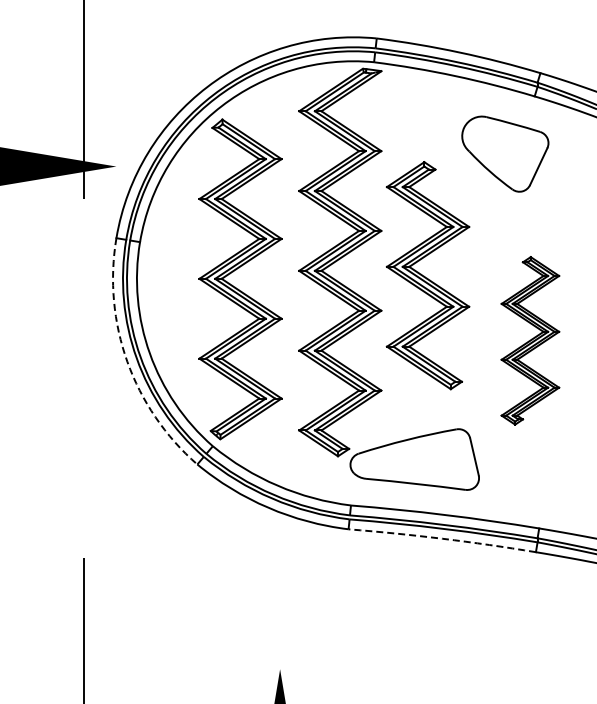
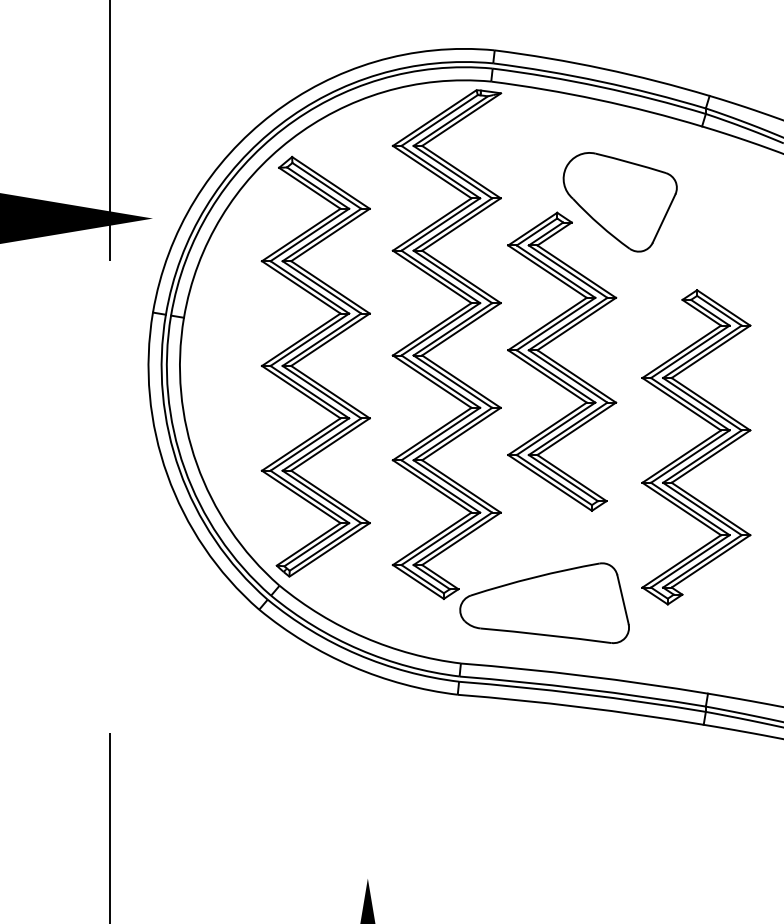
part: (505, 153) -> (620, 201), moved
part: (530, 340) -> (696, 446), size x1.43
arc: (127, 361) -> (167, 474), dashed -> solid
arc: (442, 538) -> (581, 706), dashed -> solid

